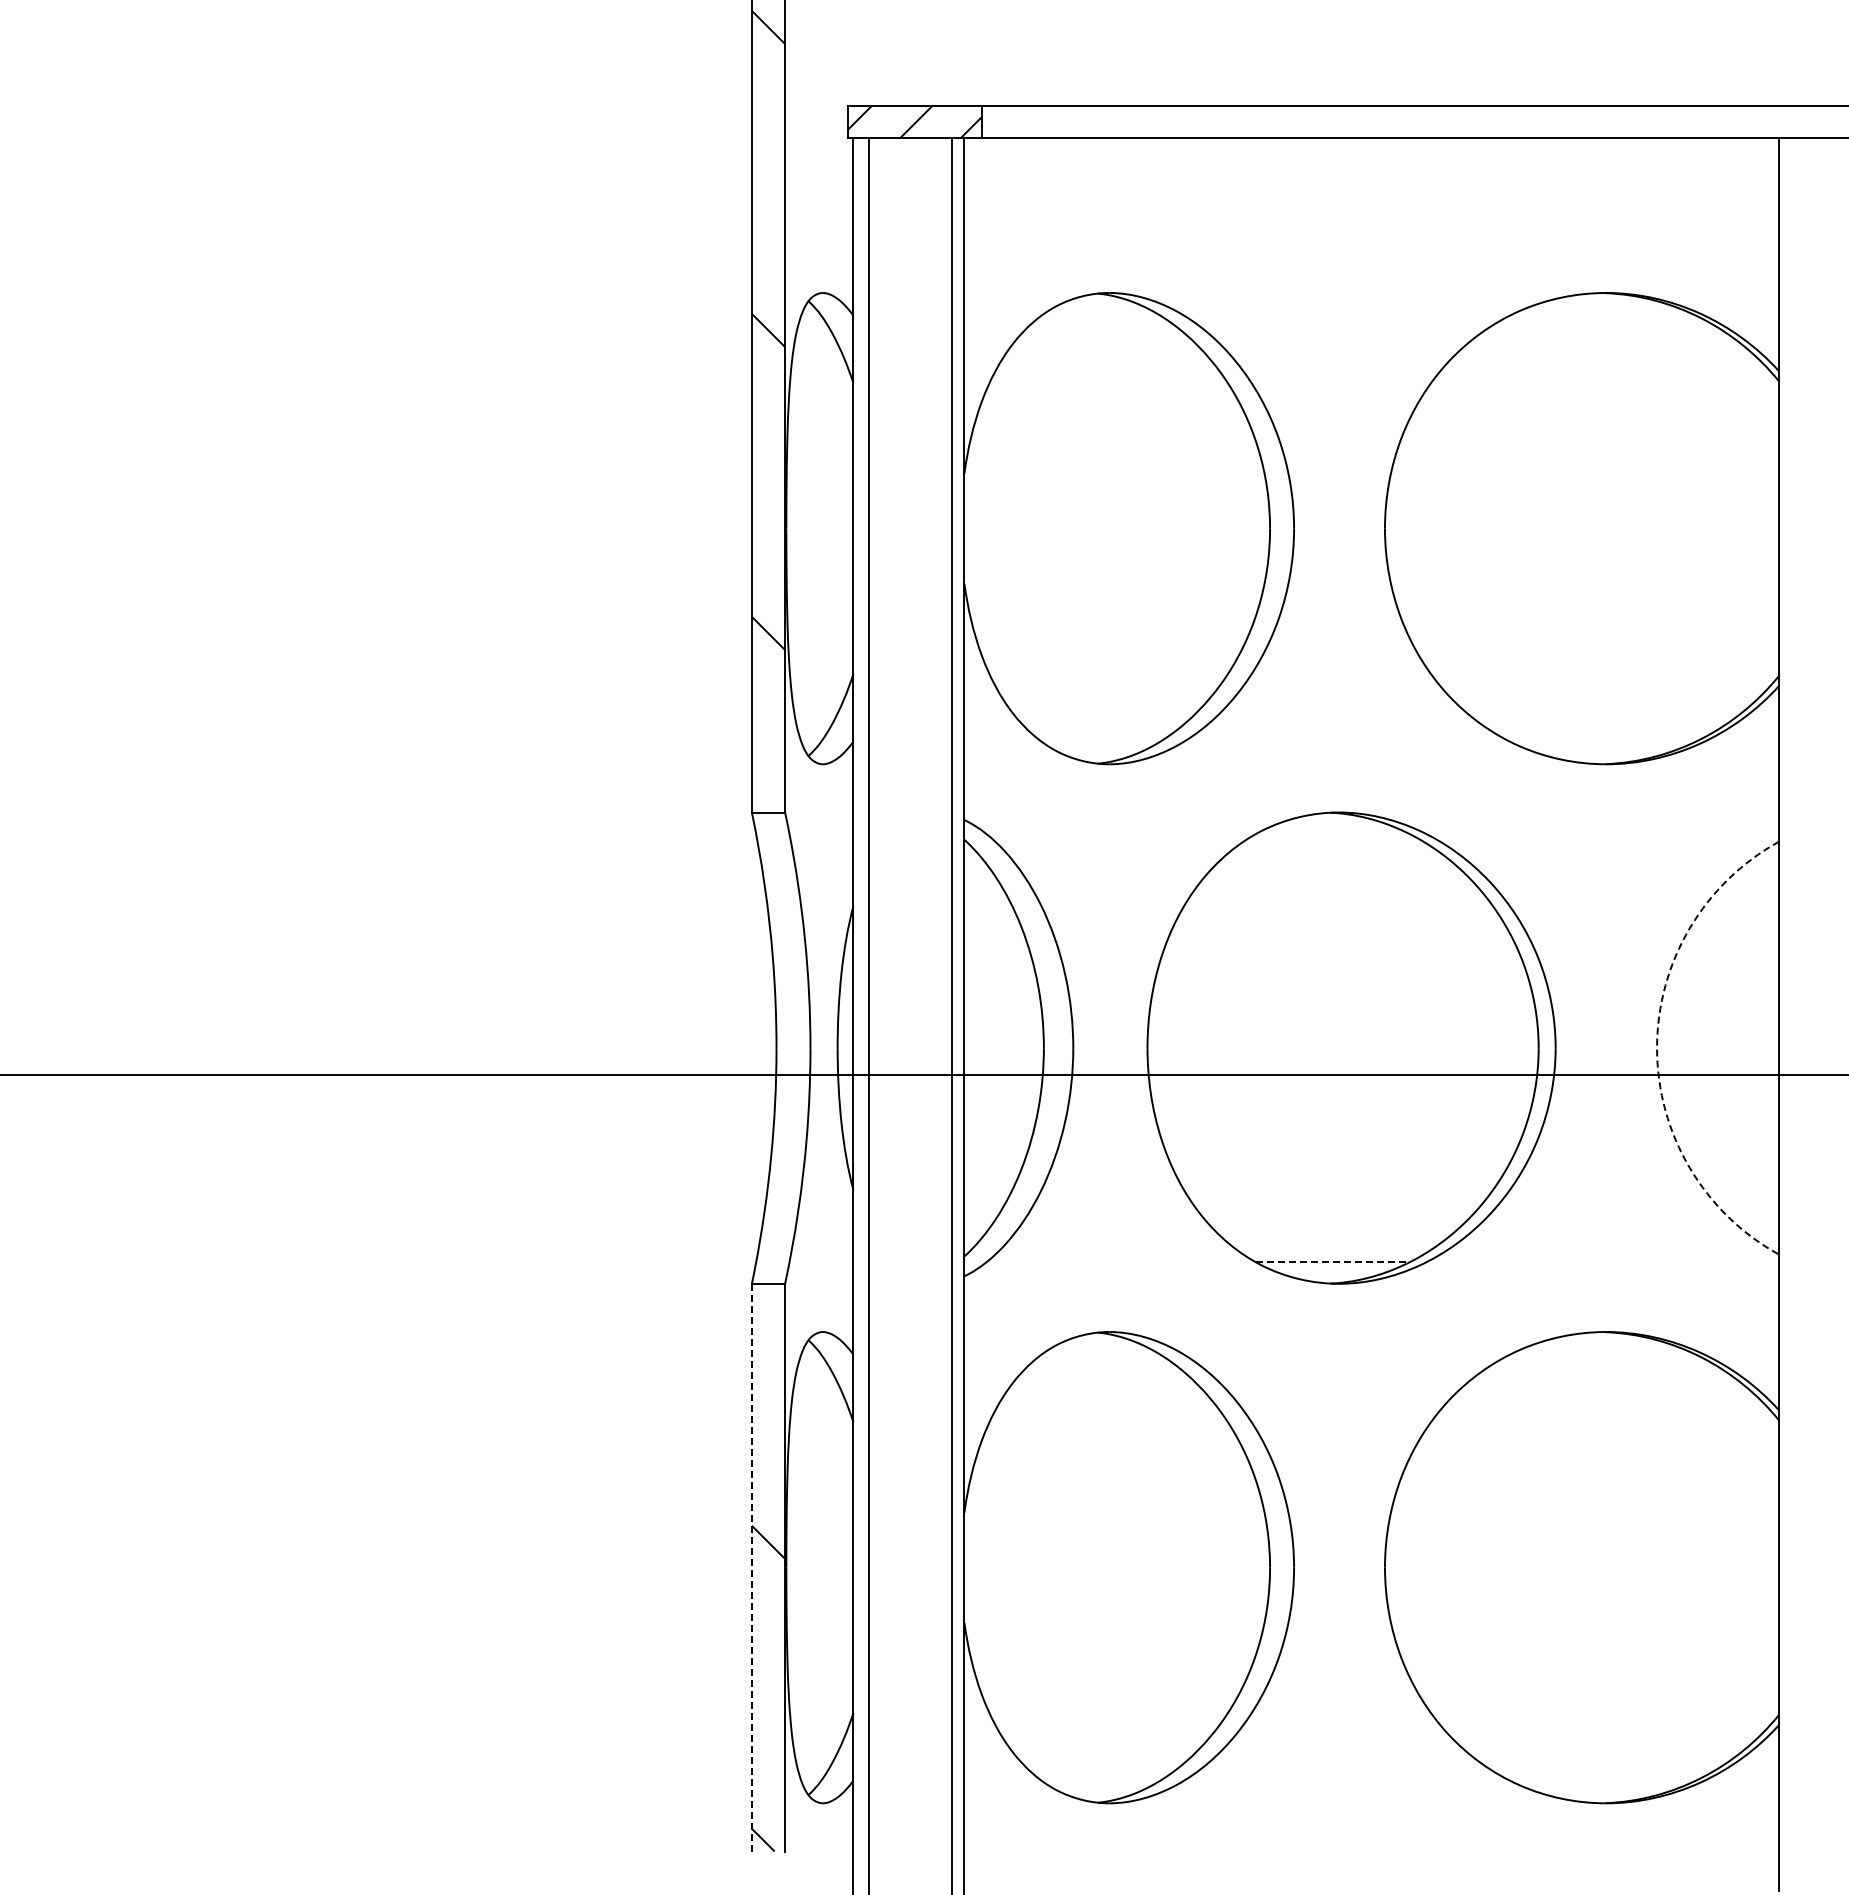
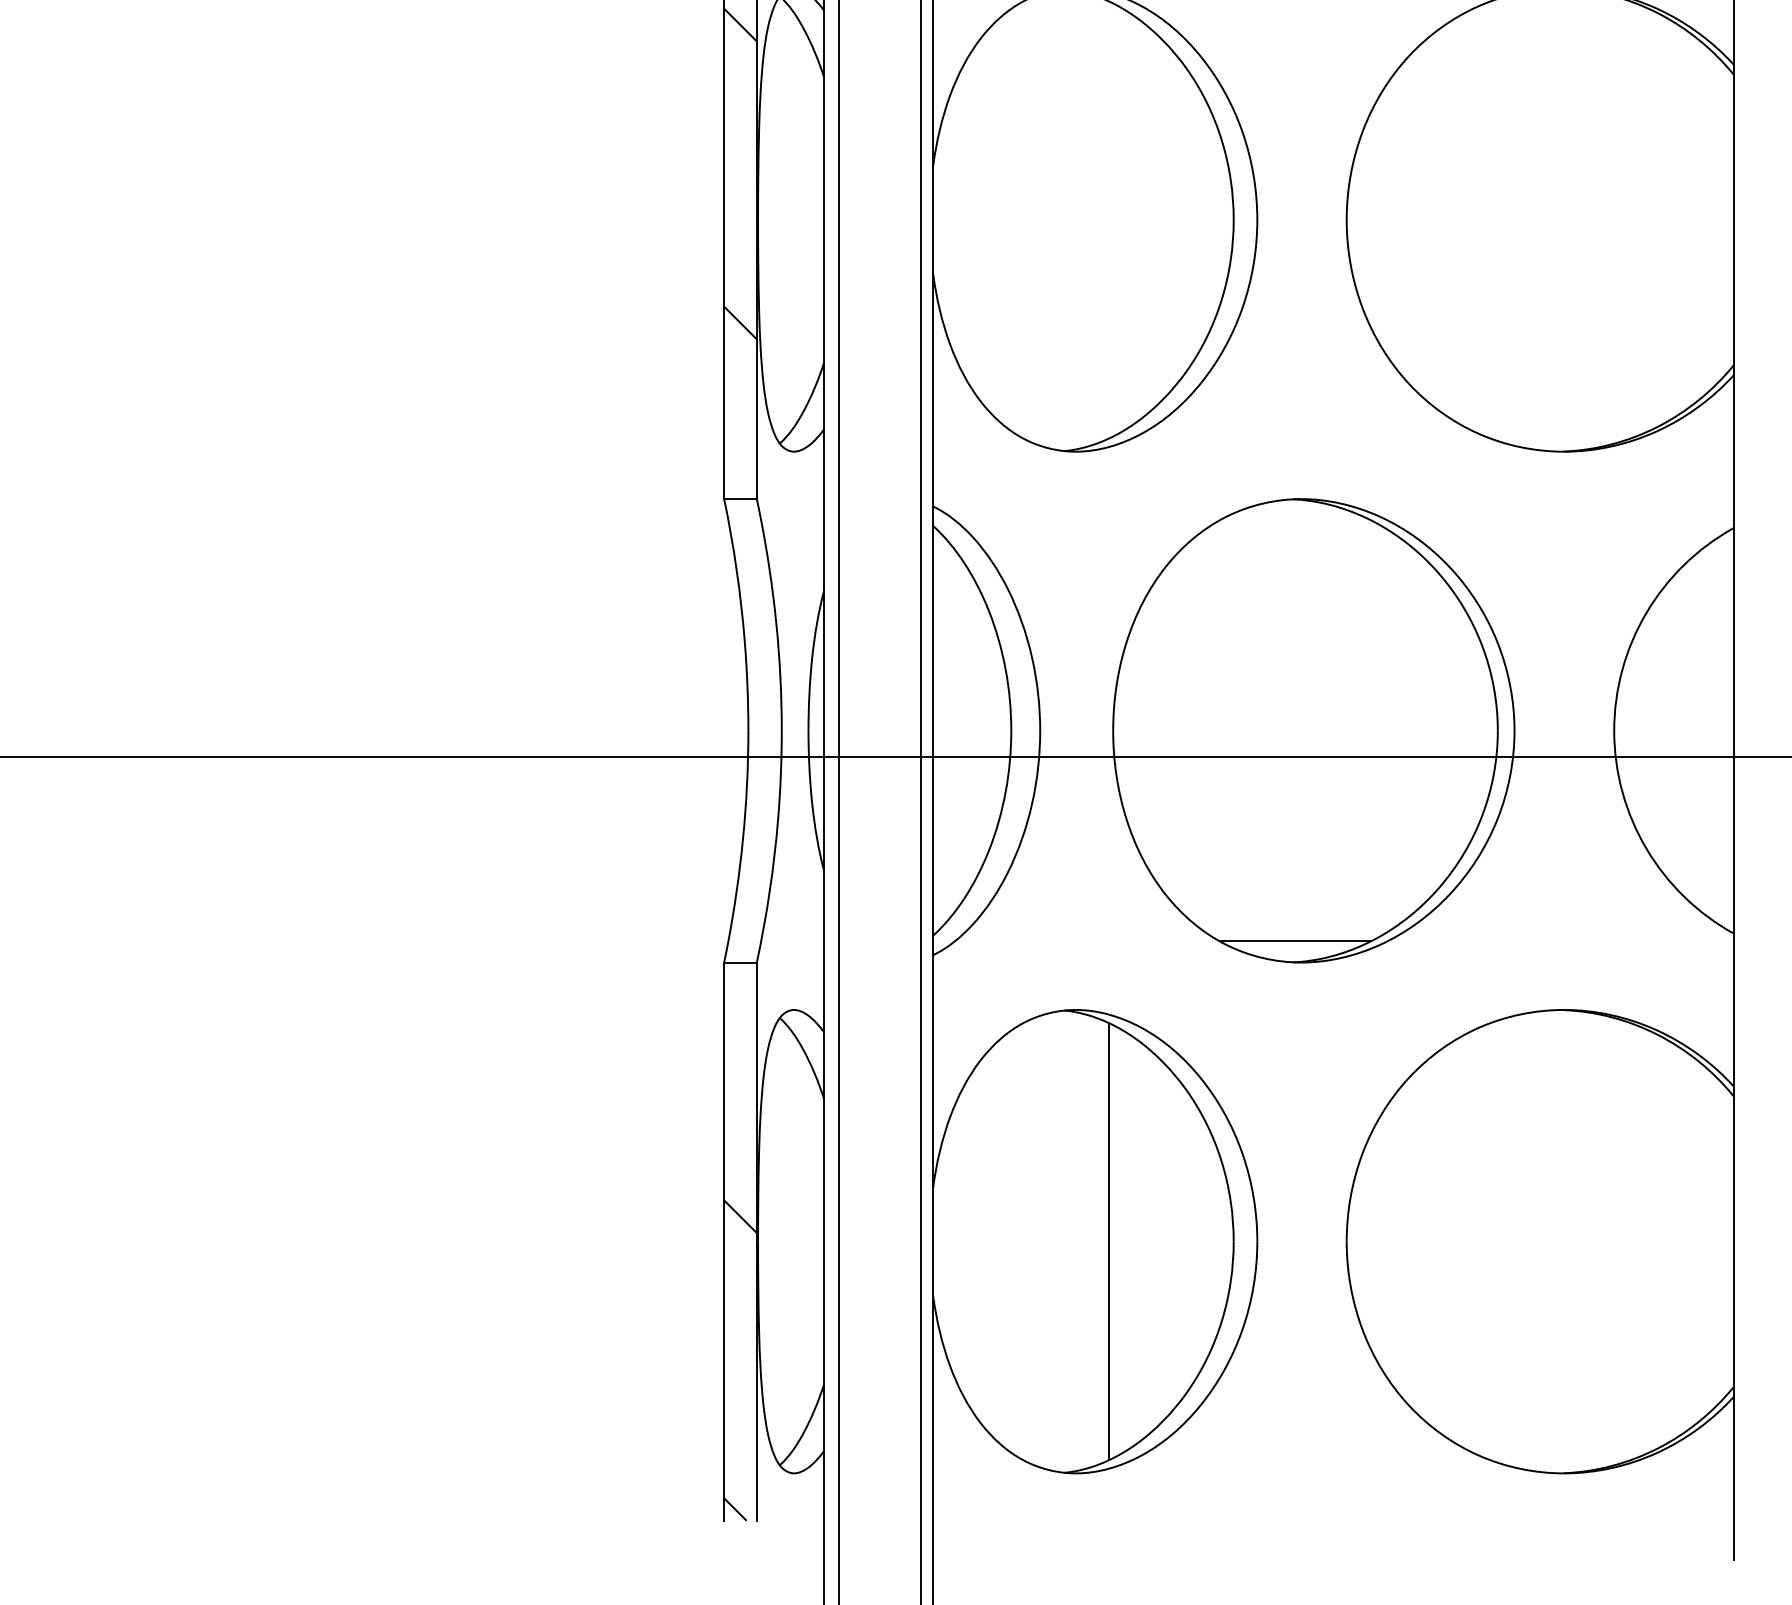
arc: (1657, 1048) -> (1614, 731), dashed -> solid
line: (1332, 1262) -> (1295, 941), dashed -> solid
line: (751, 1567) -> (723, 1241), dashed -> solid
line: (1142, 1567) -> (1108, 1241), added

